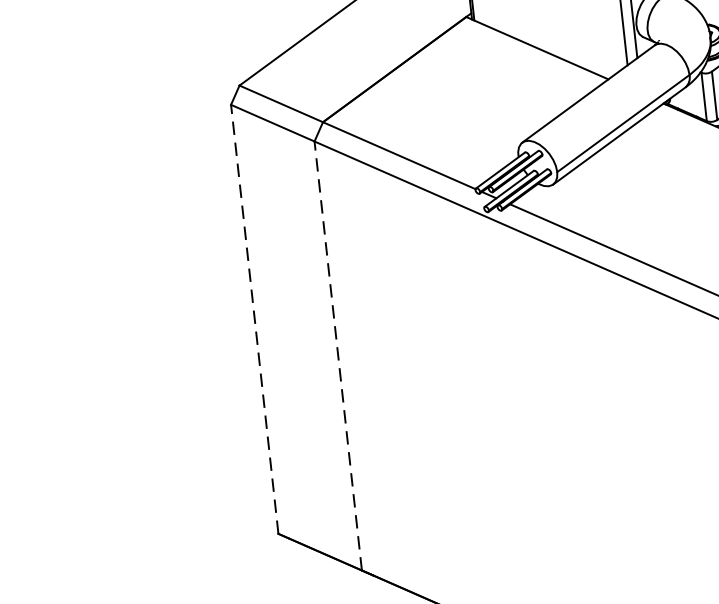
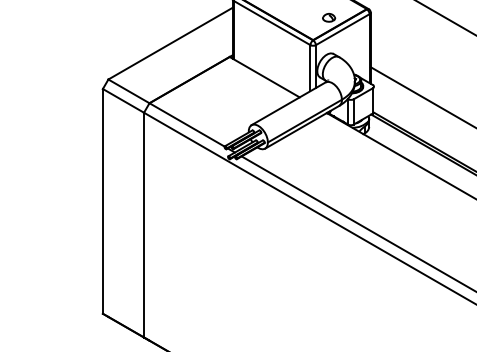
line: (253, 317) -> (102, 200), dashed -> solid
line: (338, 354) -> (144, 224), dashed -> solid

